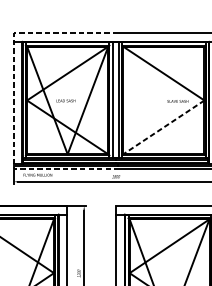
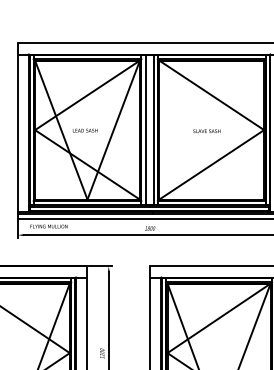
text: (177, 100) -> (206, 130), moved
line: (13, 101) -> (17, 131), dashed -> solid
line: (163, 127) -> (211, 164), dashed -> solid

